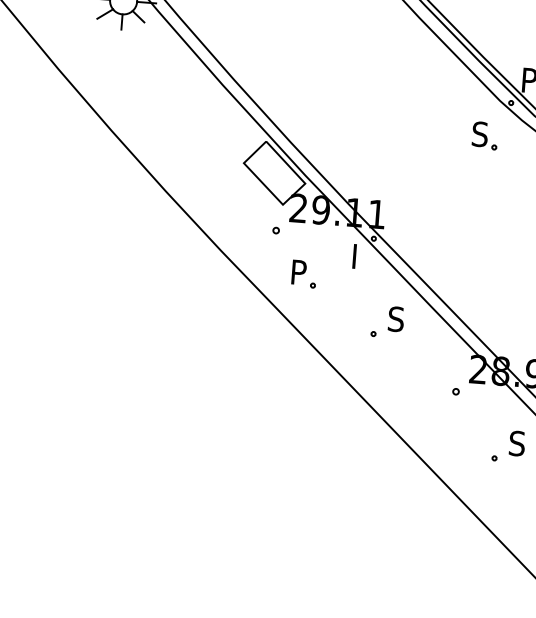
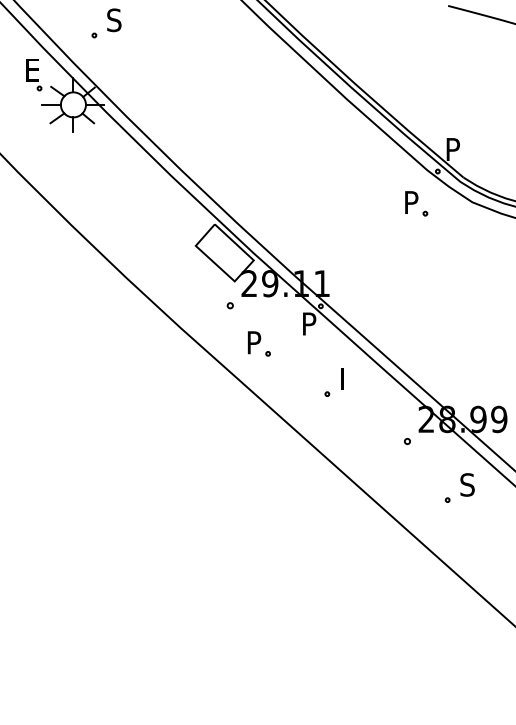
text: (480, 134) -> (411, 202), S -> P
text: (360, 256) -> (309, 323), I -> P
text: (396, 318) -> (347, 378), S -> I

